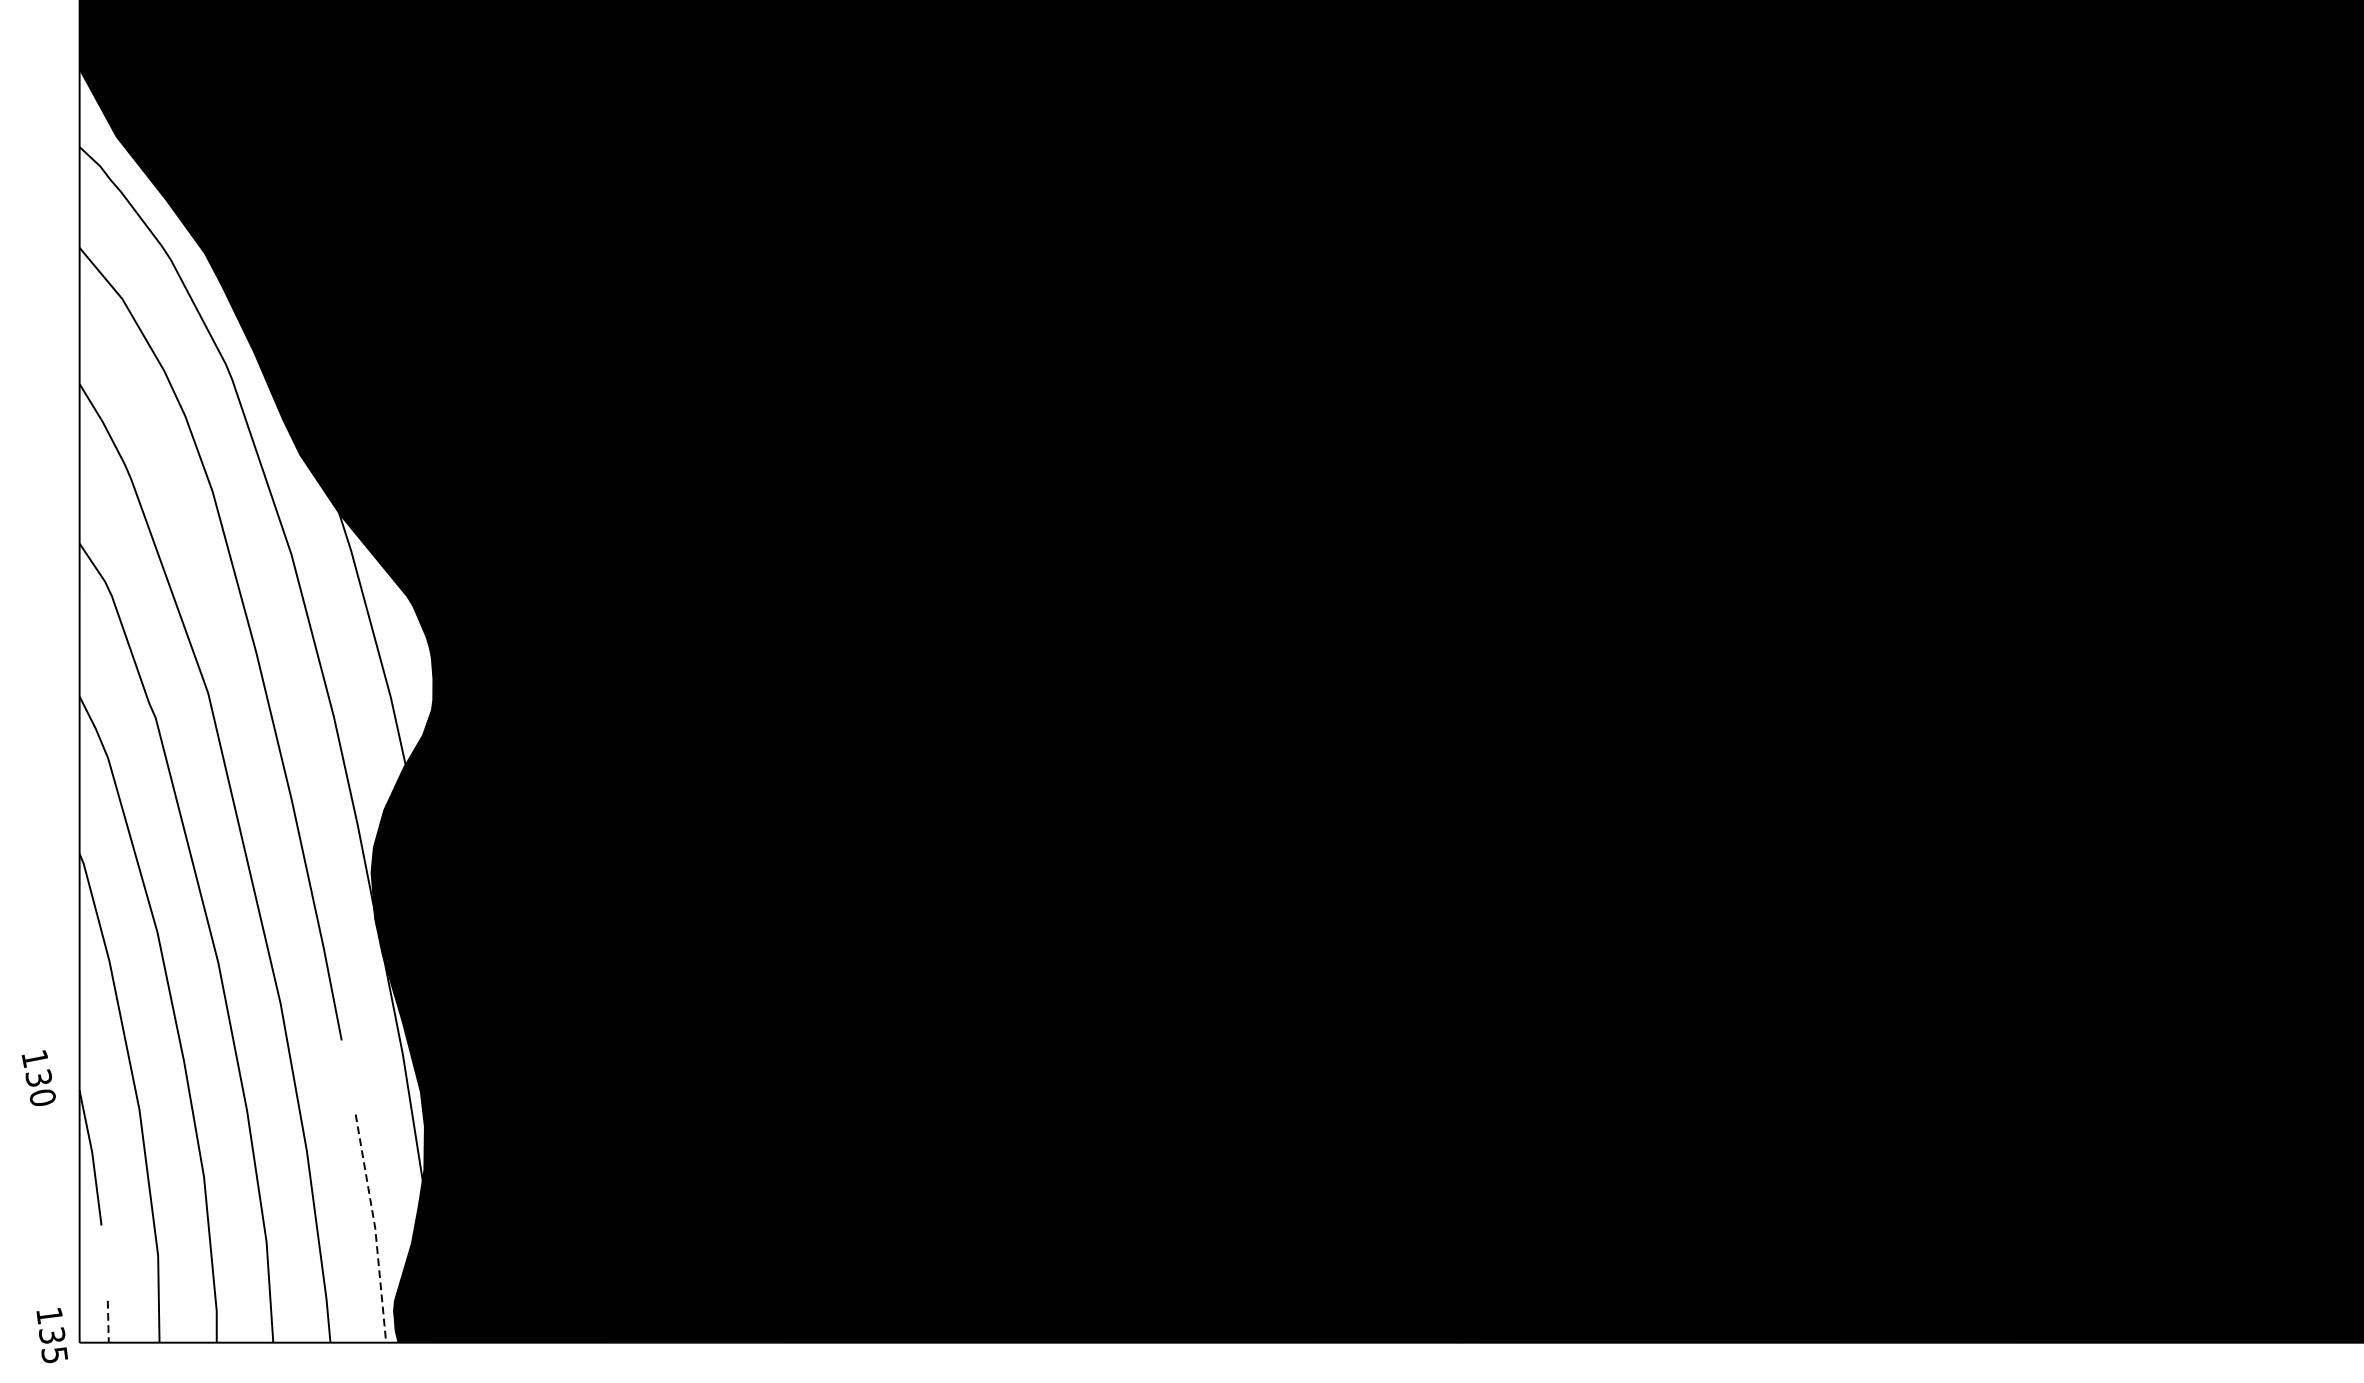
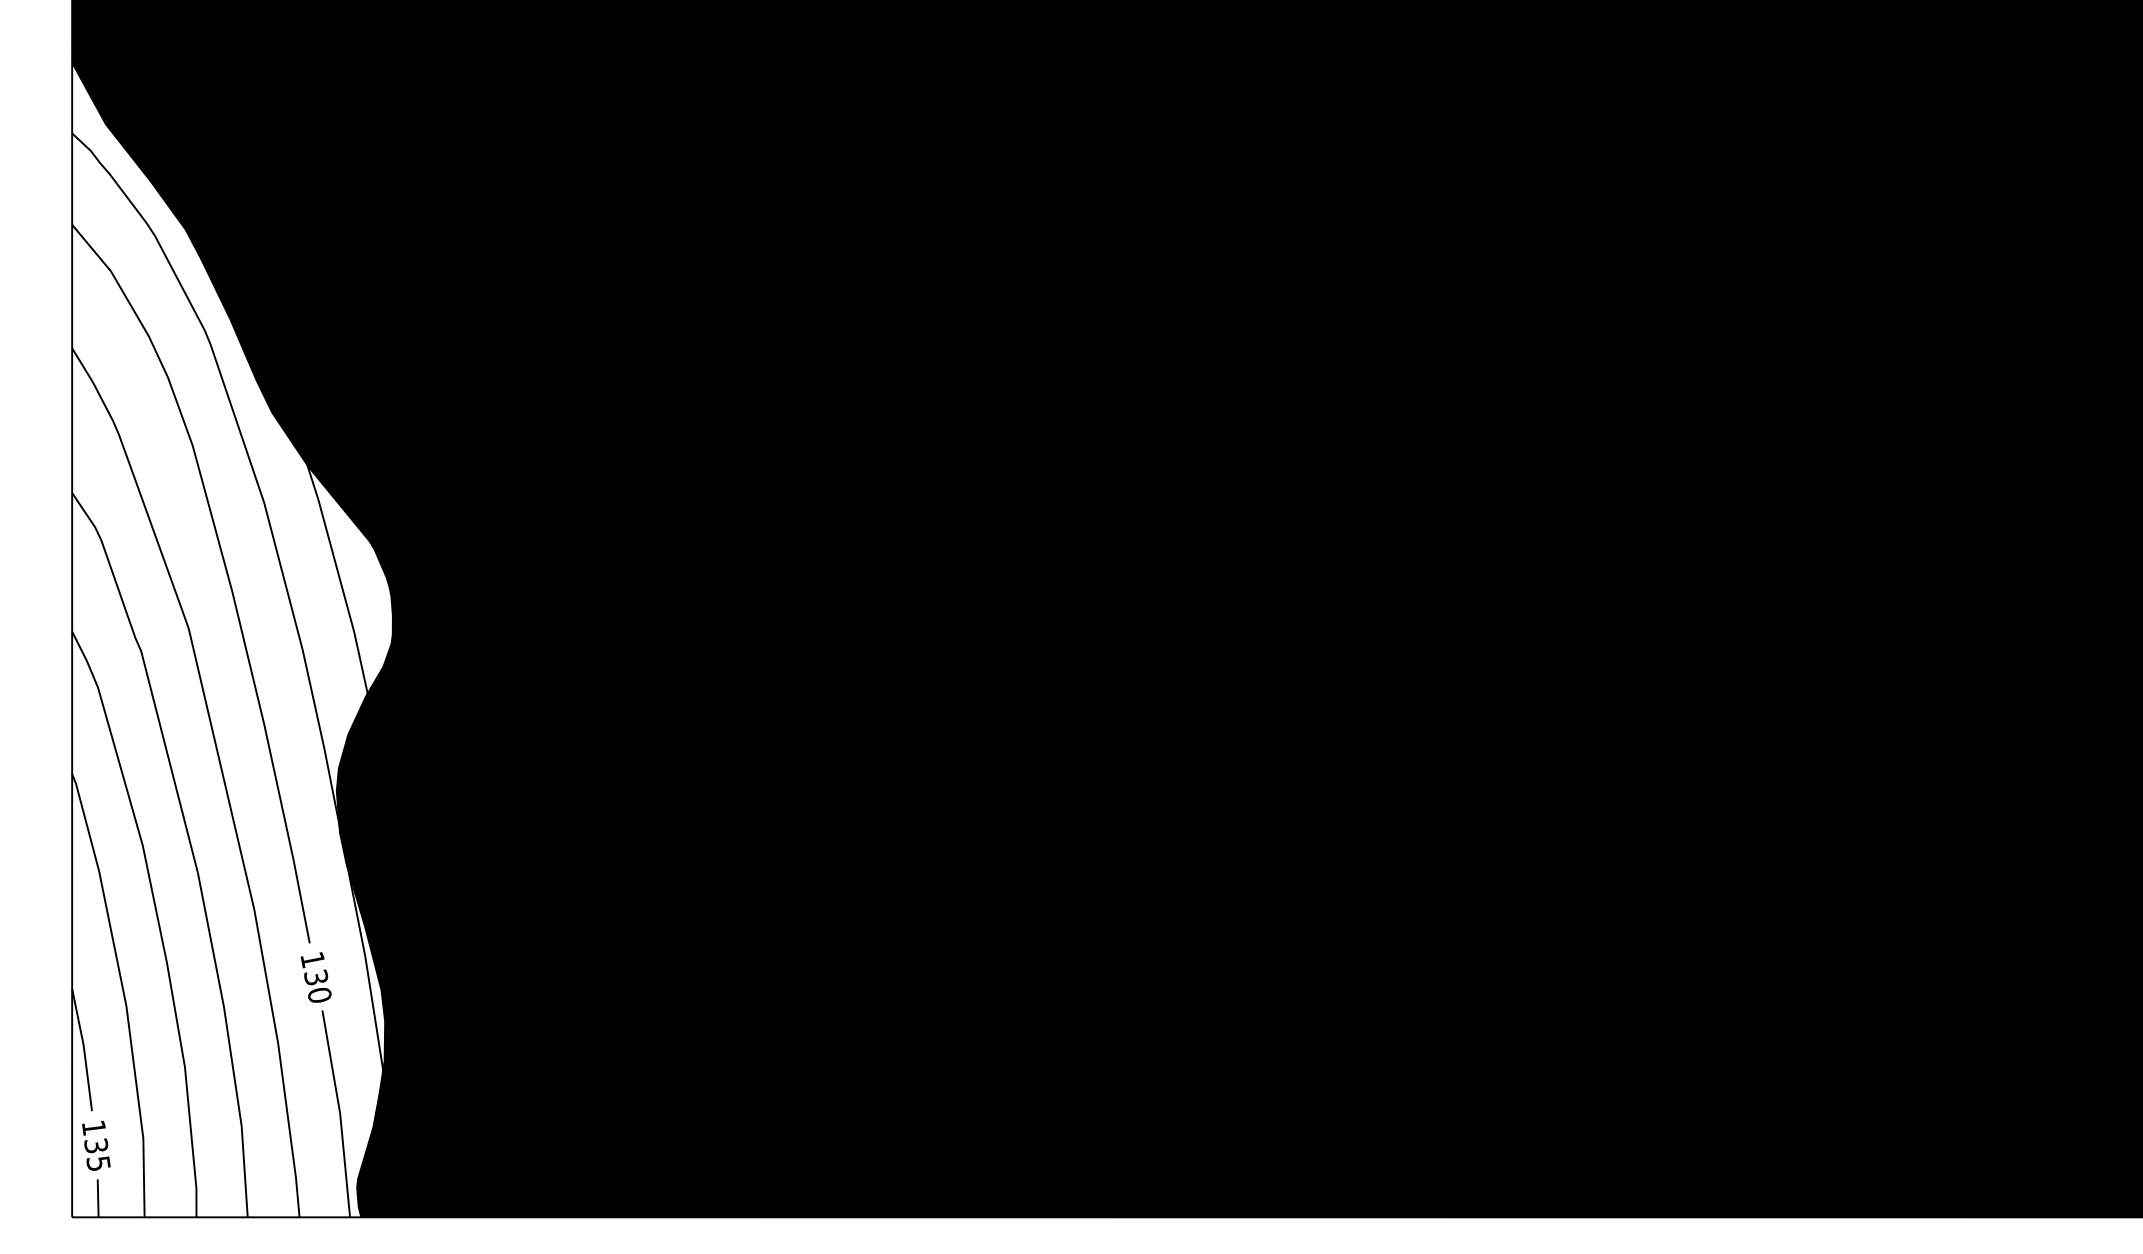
text: (38, 1078) -> (315, 977), moved
line: (375, 1228) -> (340, 1113), dashed -> solid
line: (108, 1321) -> (98, 1198), dashed -> solid
text: (52, 1335) -> (96, 1145), moved

